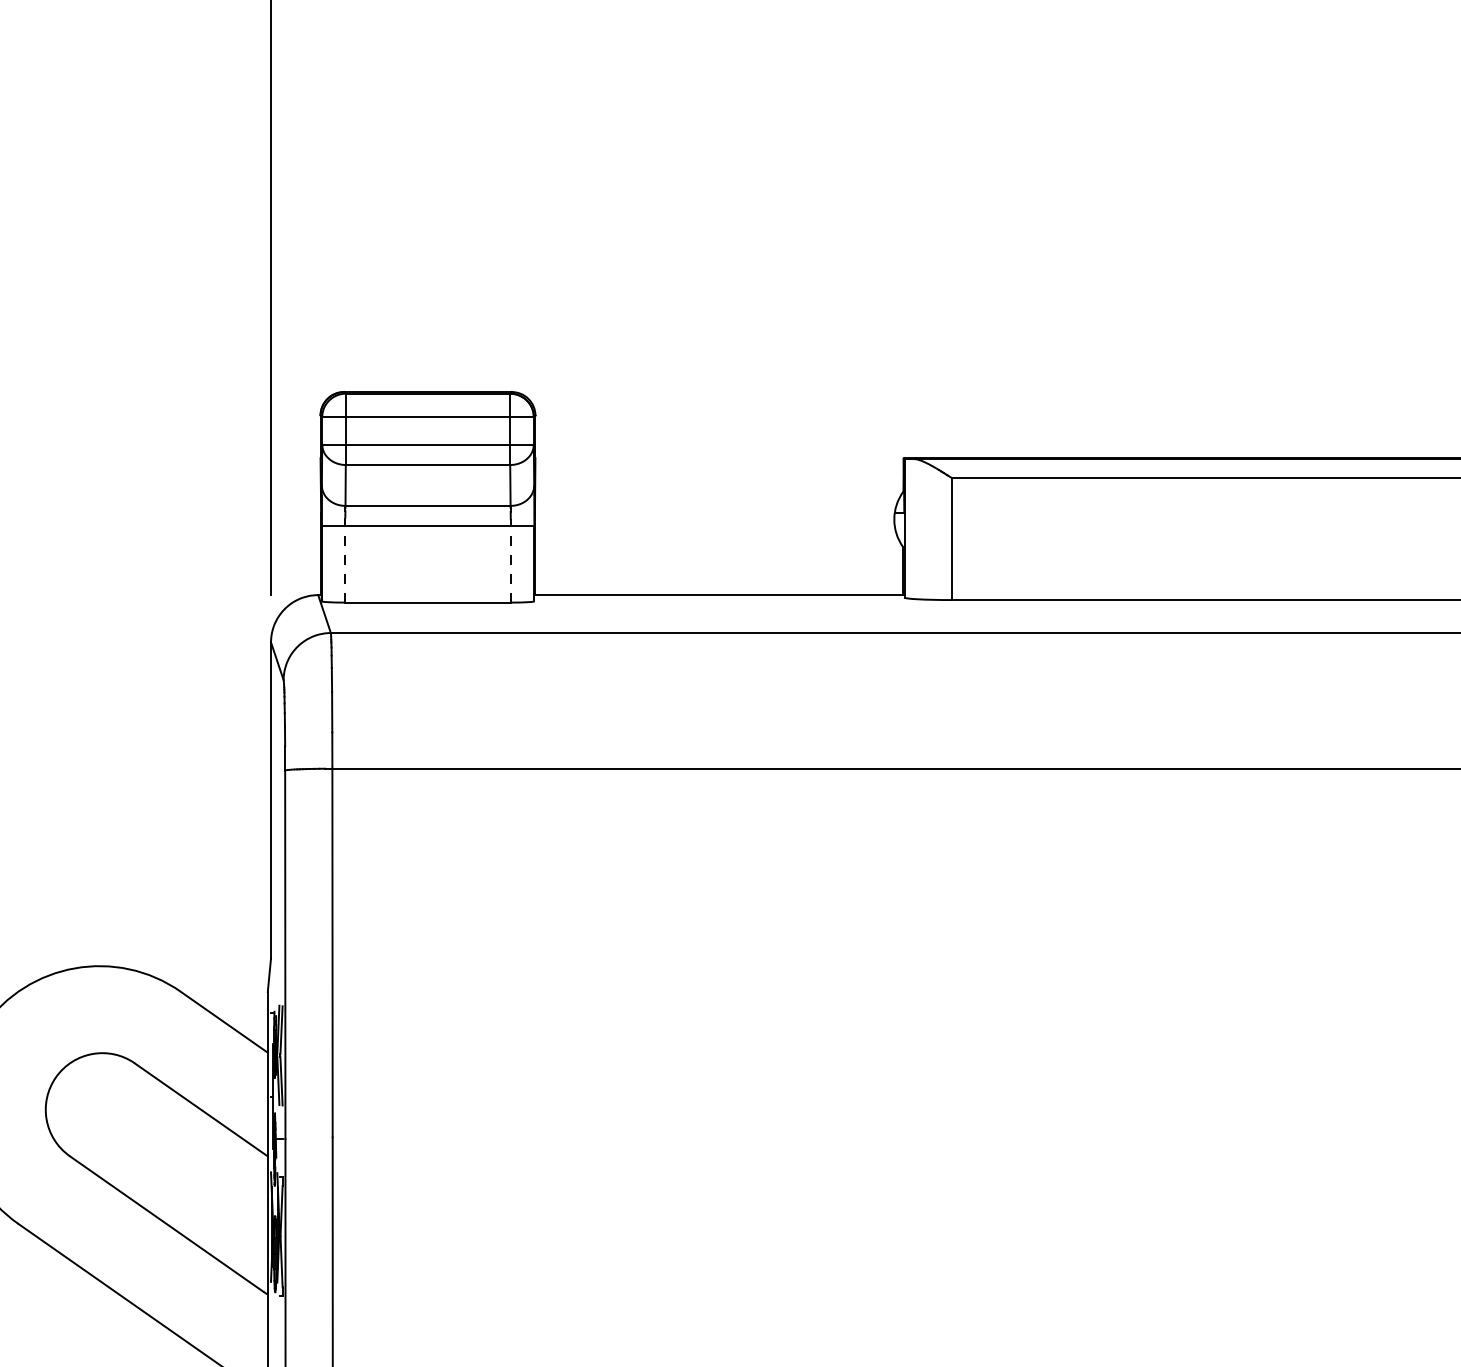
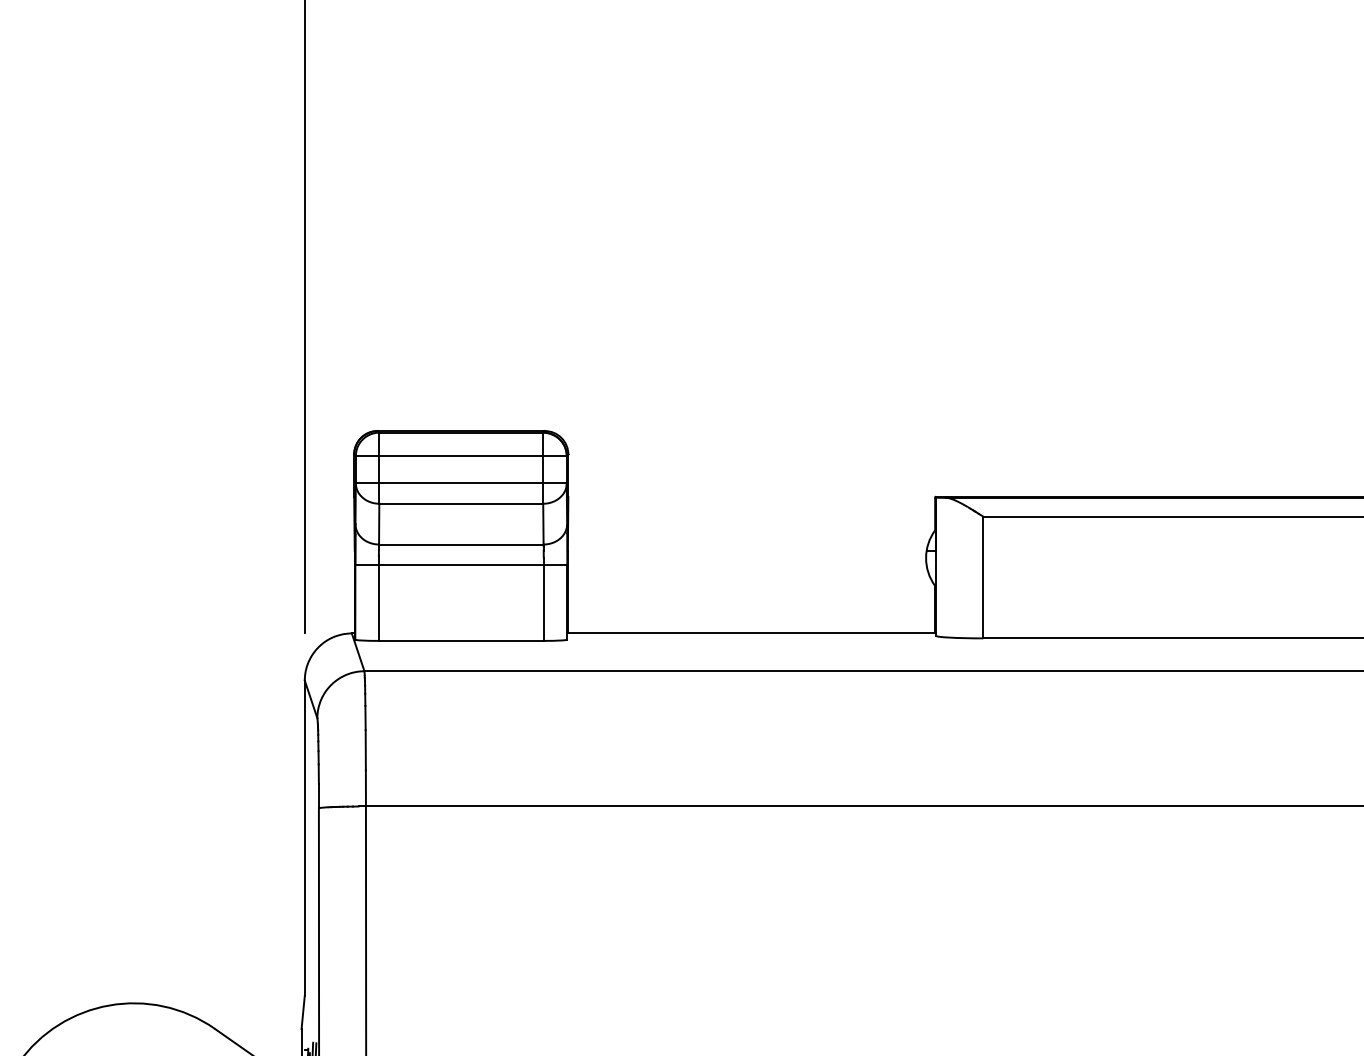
line: (345, 560) -> (379, 598), dashed -> solid
line: (510, 560) -> (543, 598), dashed -> solid

